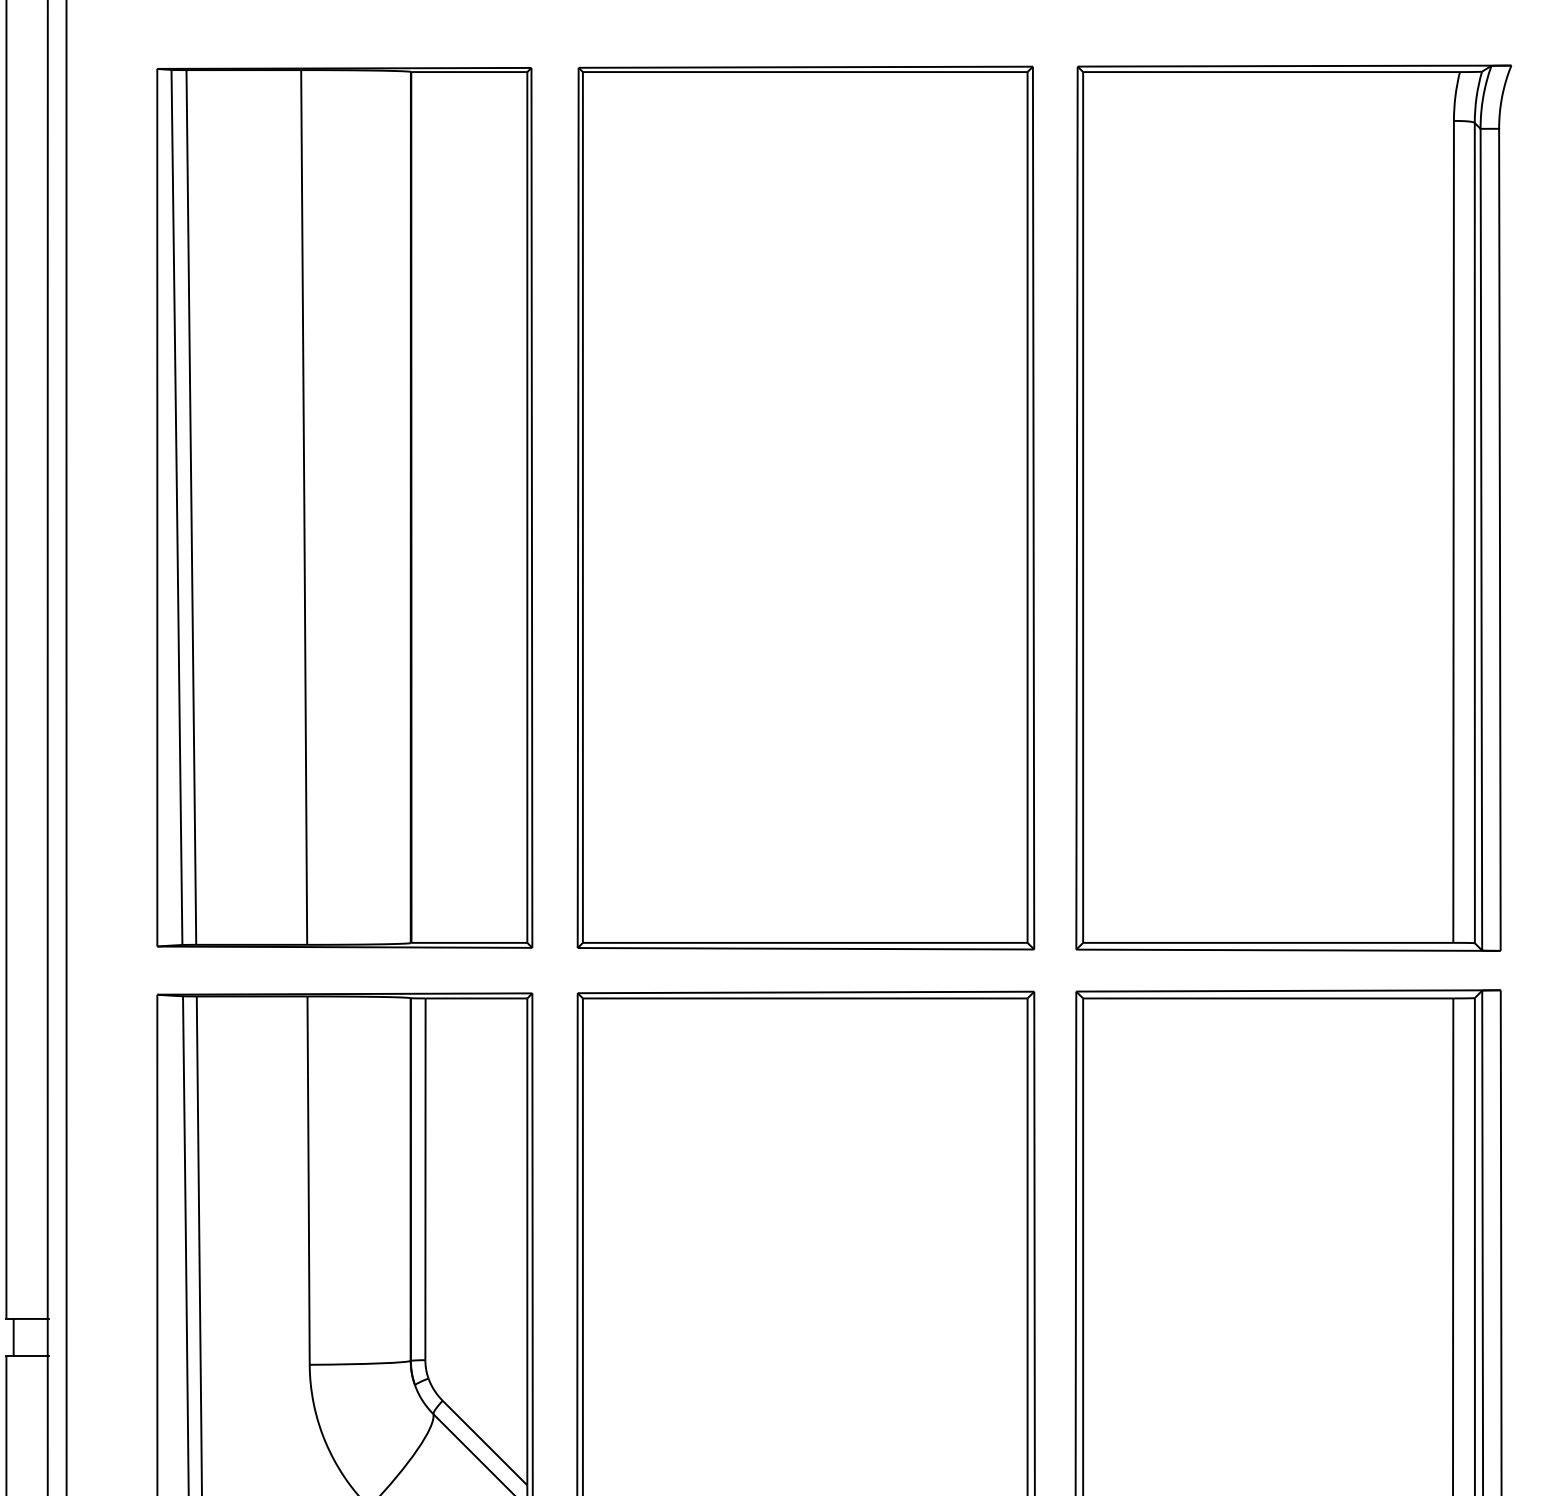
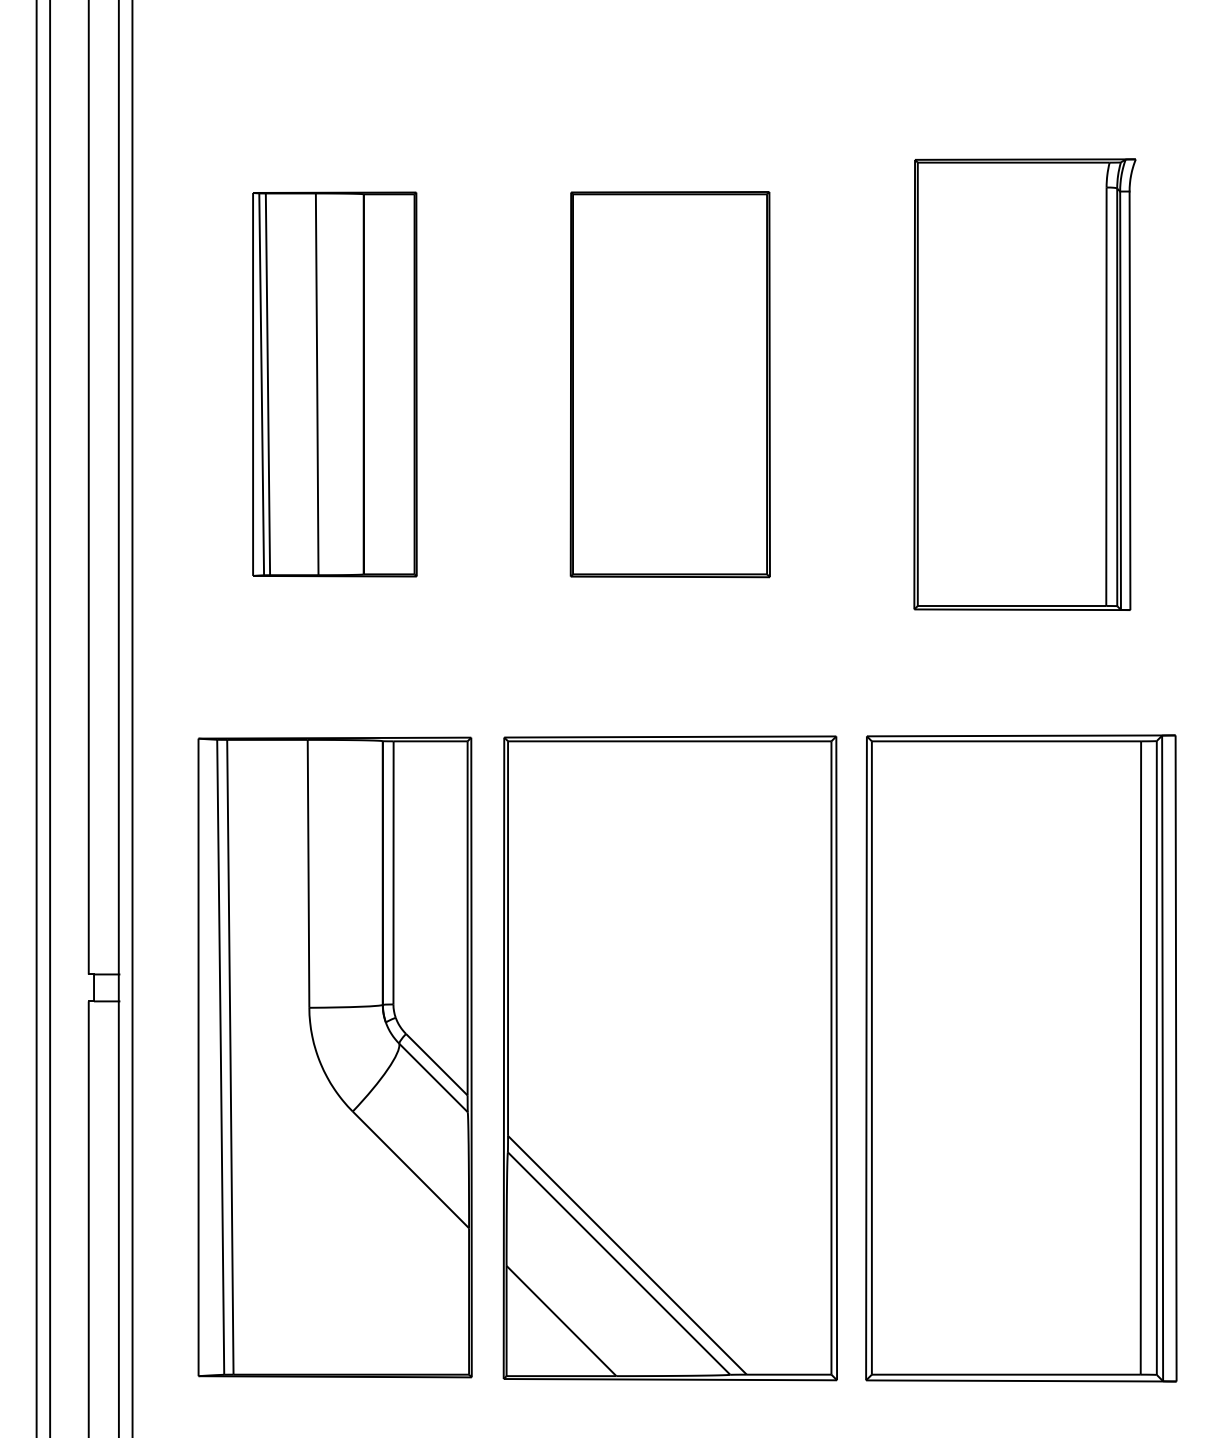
part: (344, 507) -> (334, 384), size x0.6
part: (806, 507) -> (670, 384), size x0.6
part: (1292, 507) -> (1024, 384), size x0.7

